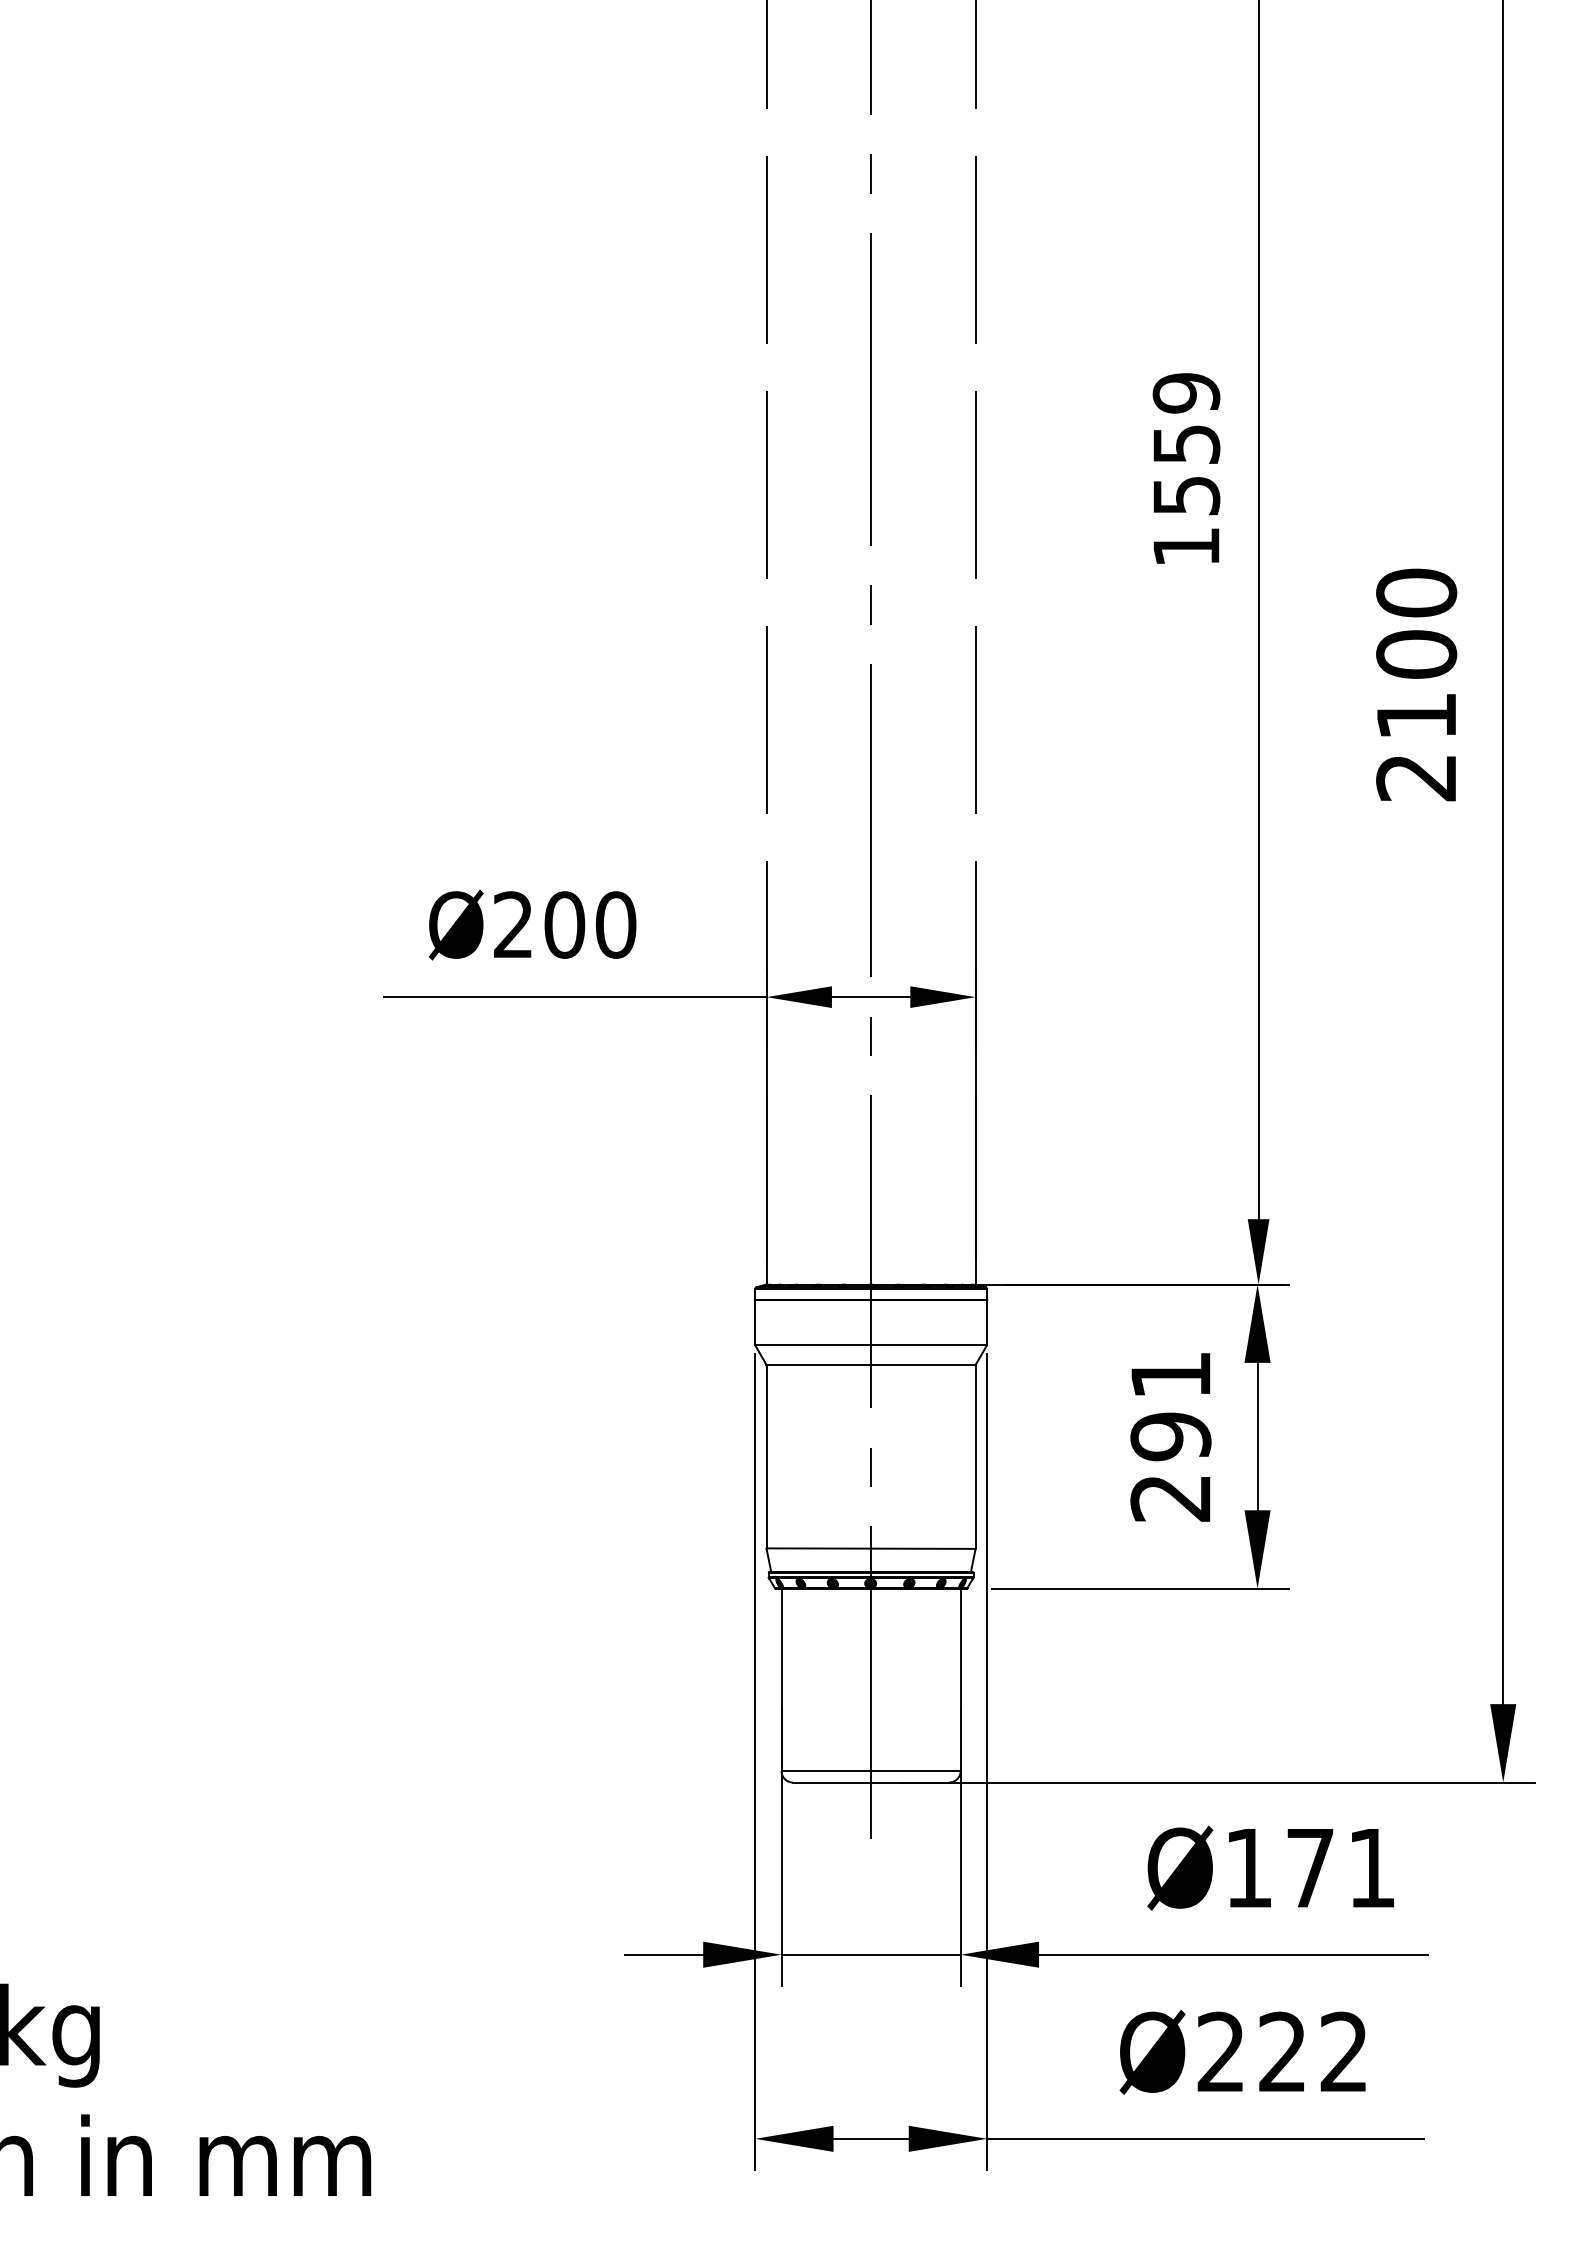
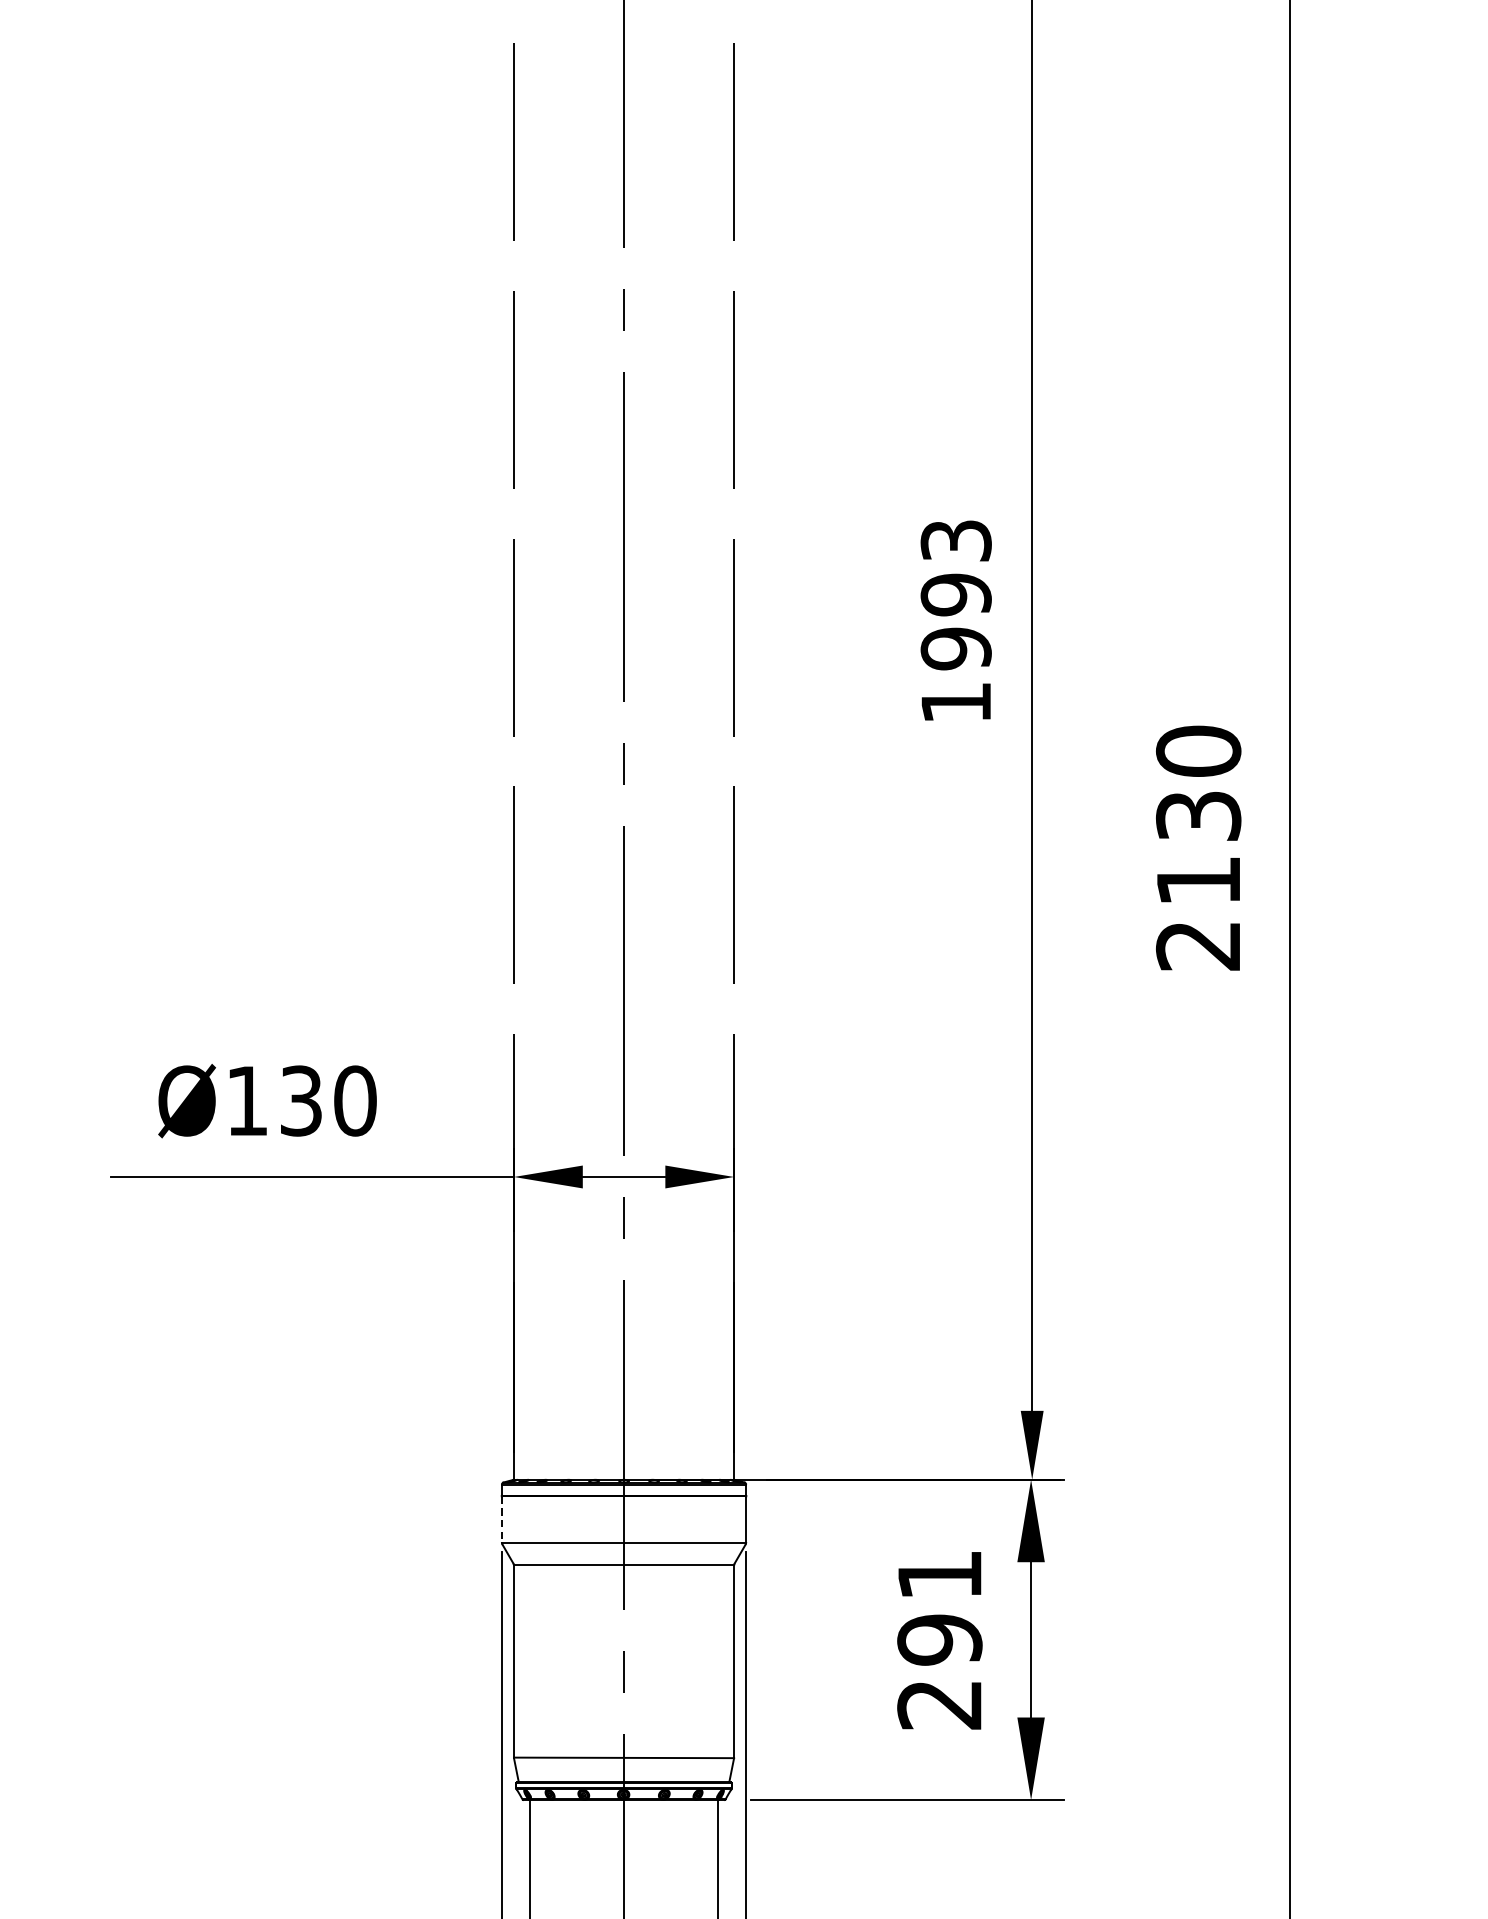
text: (1186, 444) -> (956, 594), 1559 -> 1993
text: (1416, 654) -> (1198, 816), 2100 -> 2130
text: (539, 924) -> (274, 1100), Ø200 -> Ø130
line: (755, 1322) -> (502, 1519), solid -> dashed

